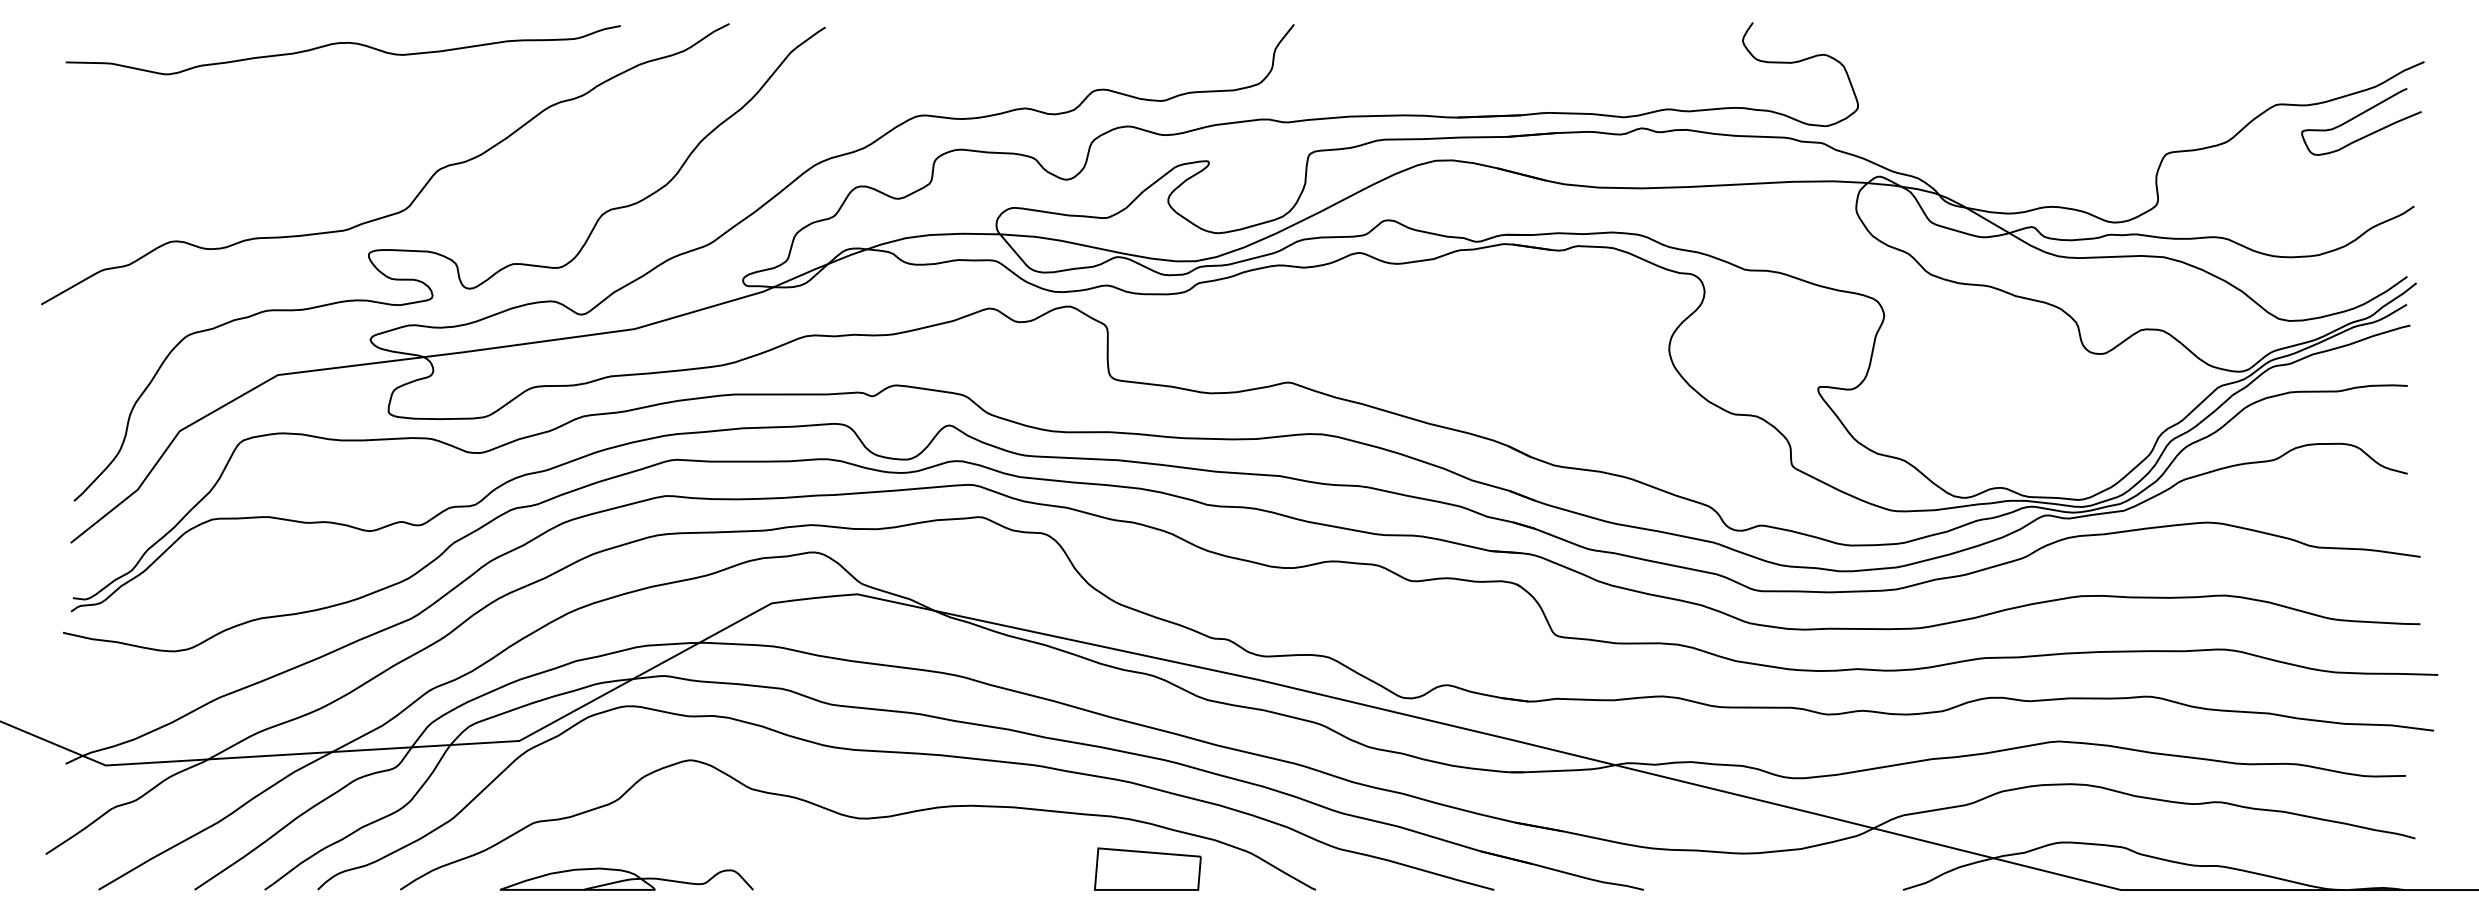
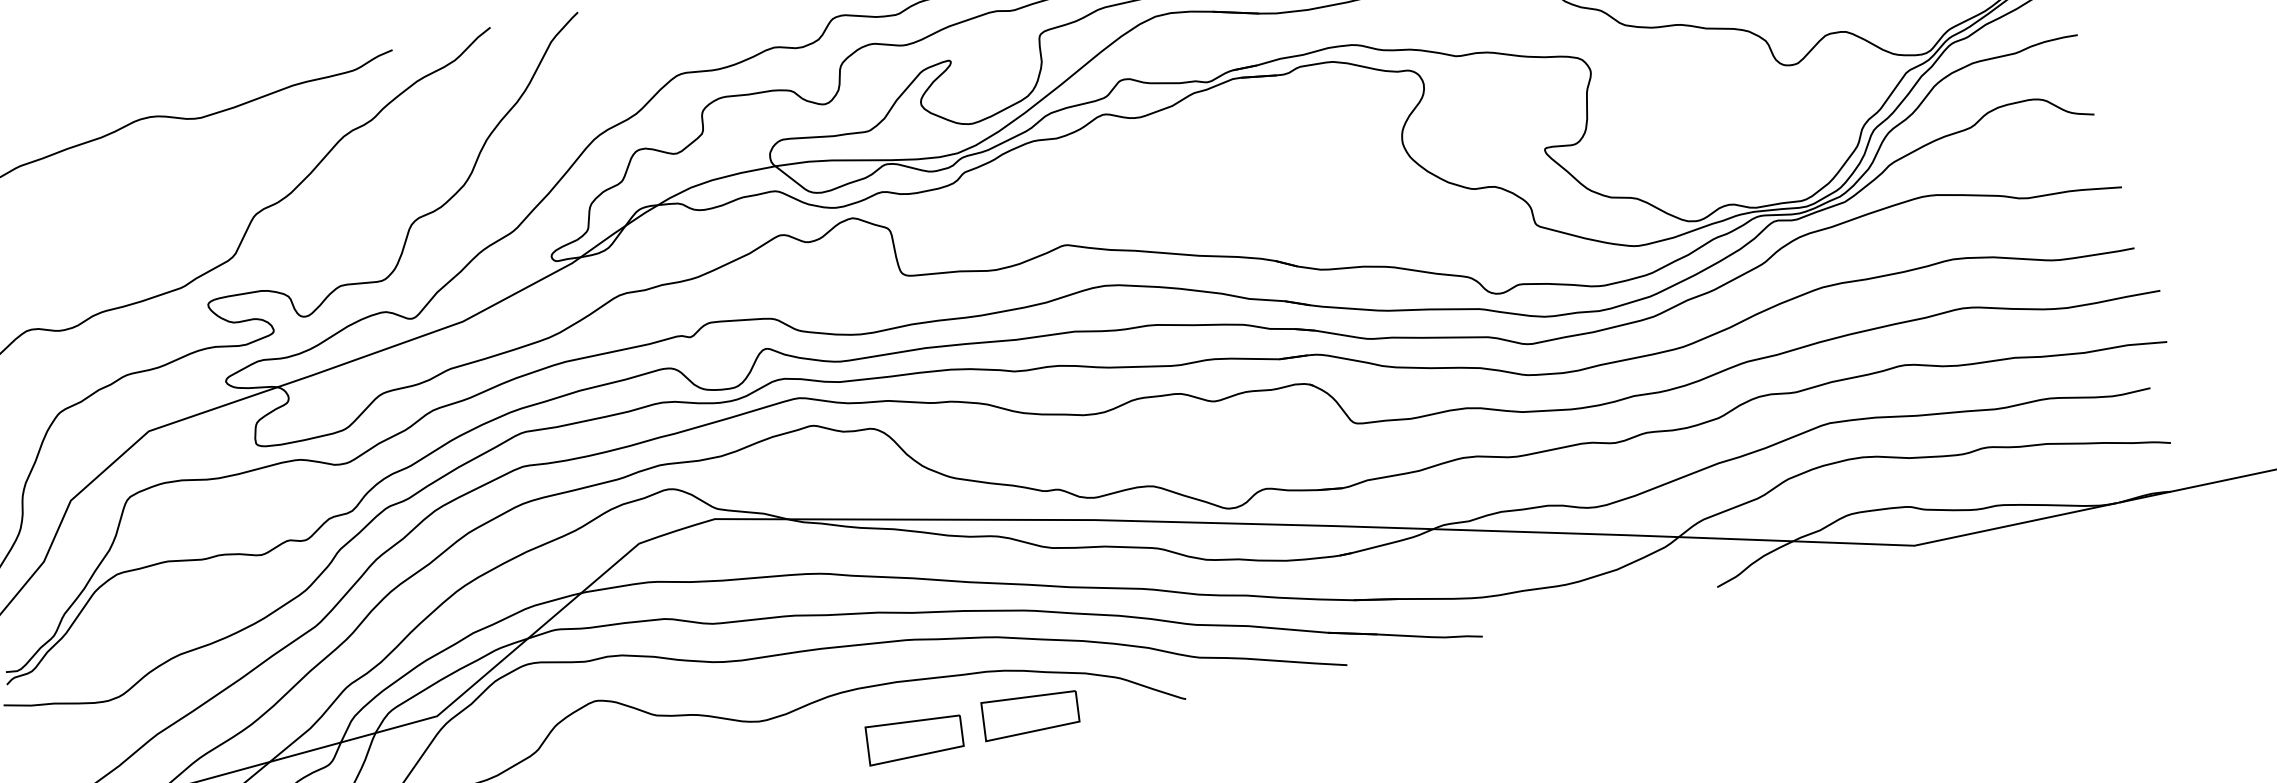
part: (1019, 868) -> (913, 736), added

